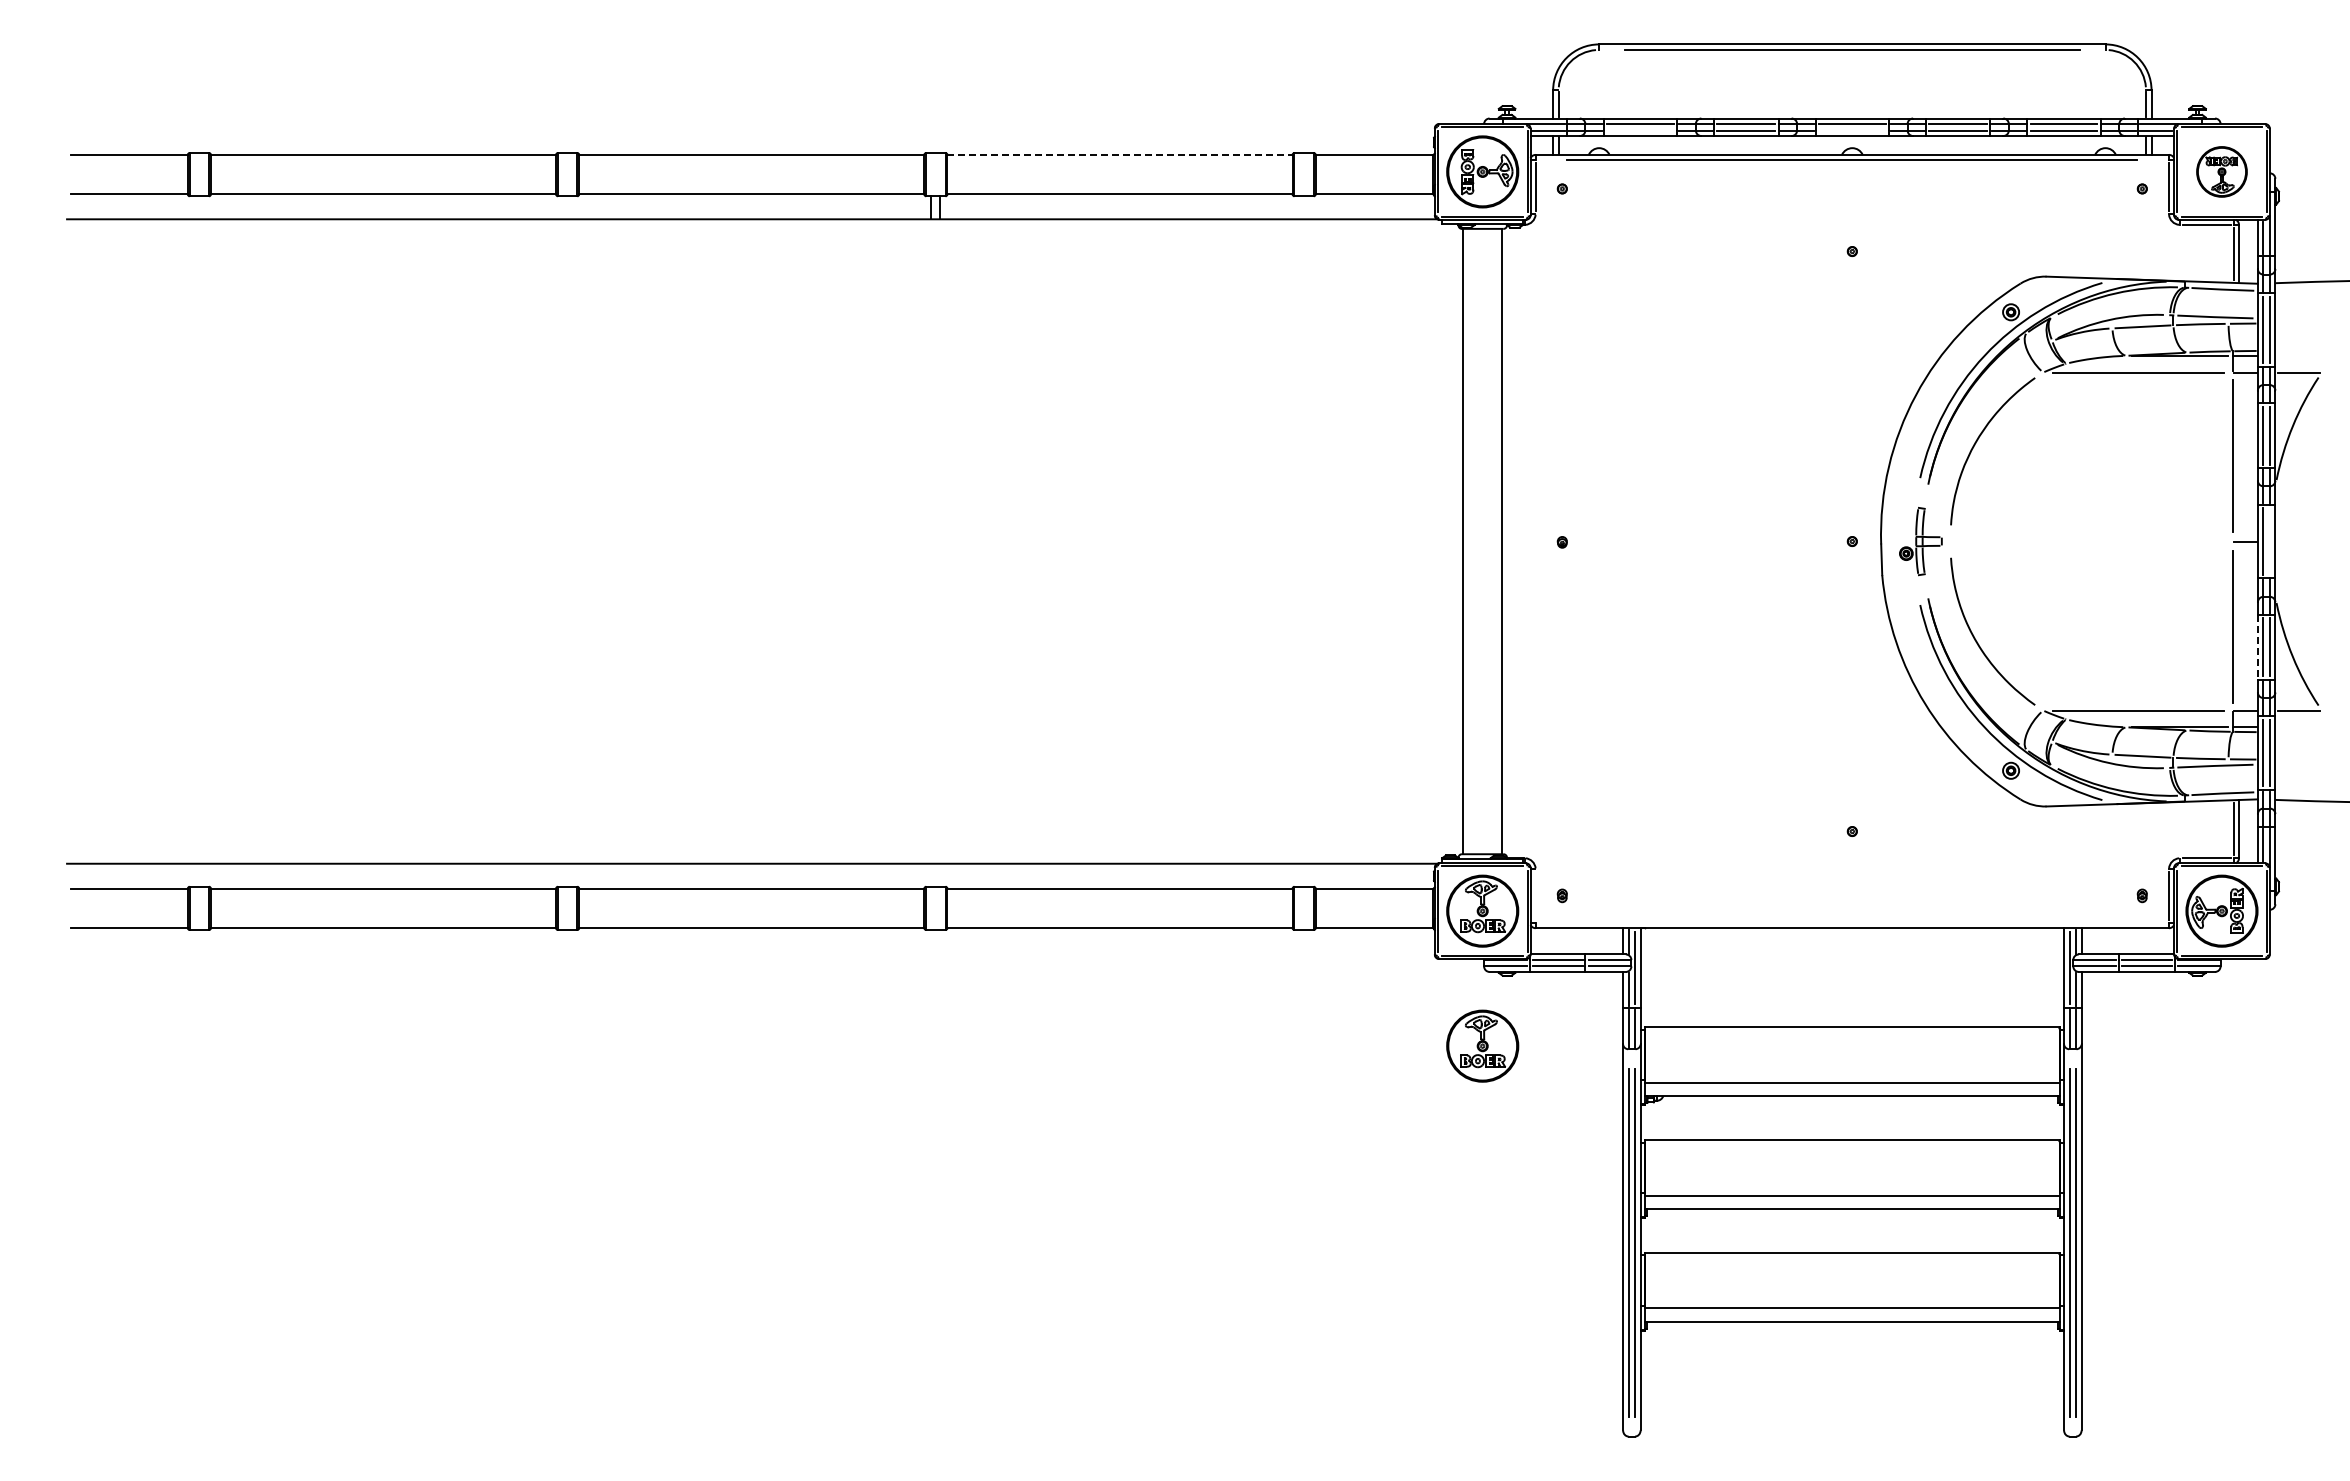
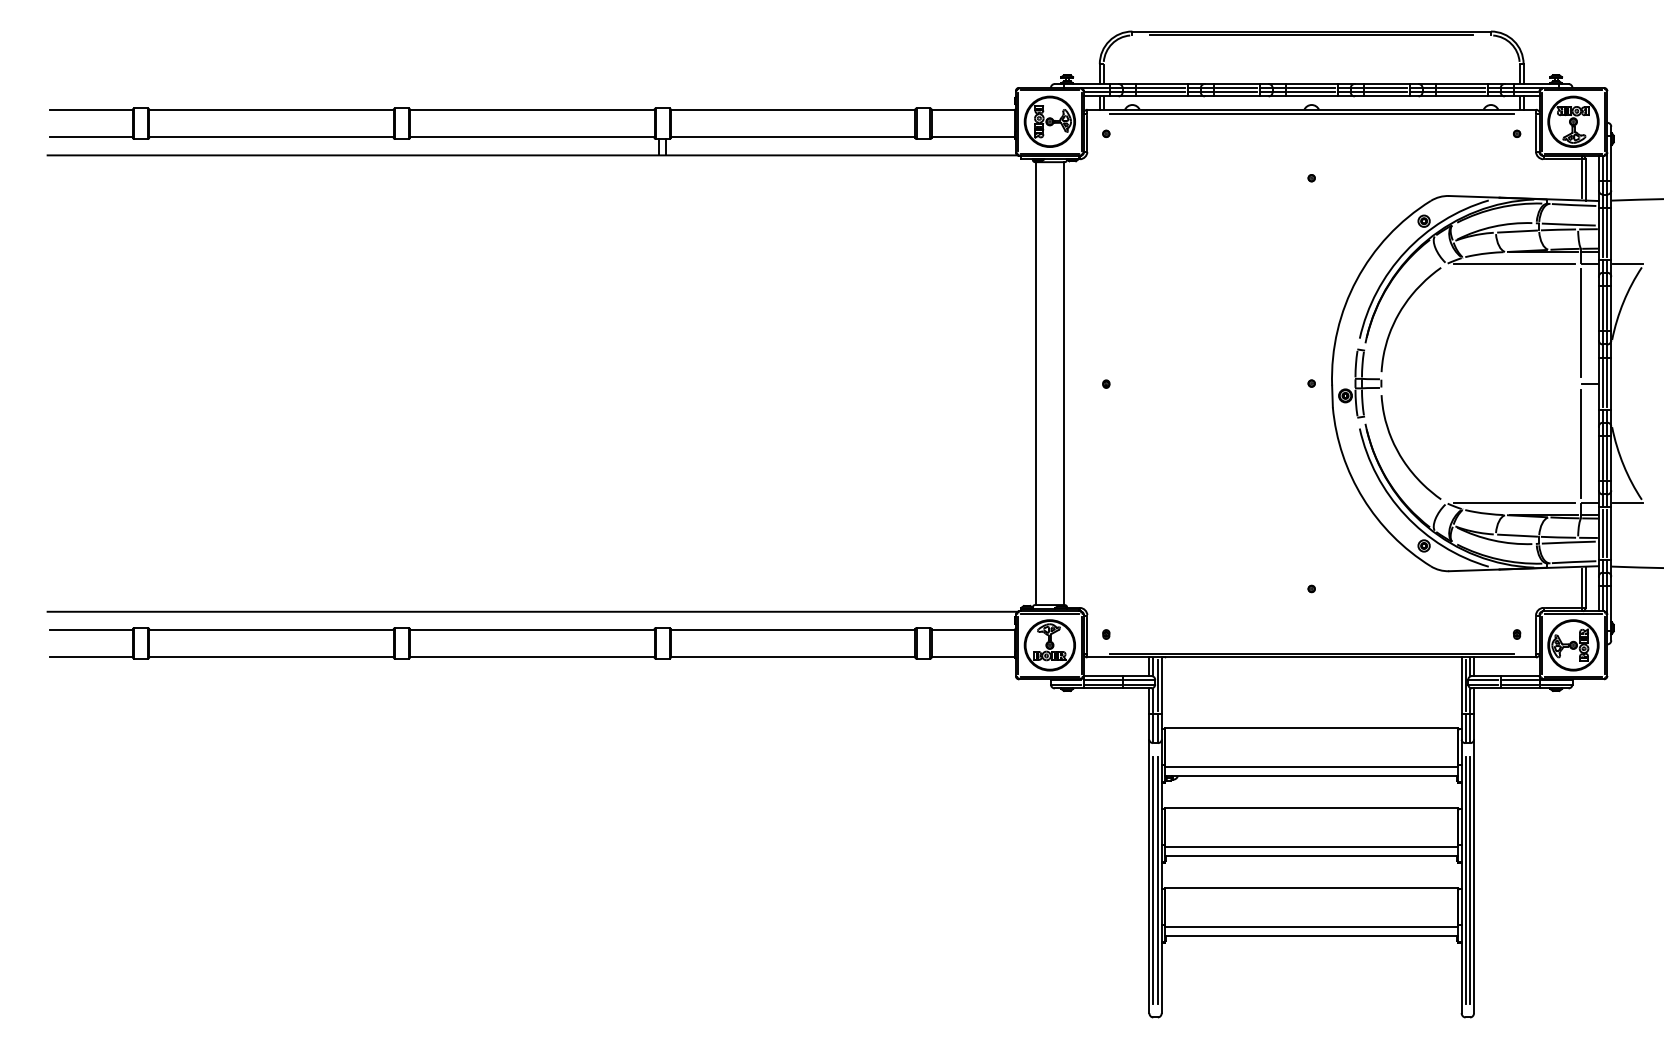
line: (1640, 130) -> (1161, 92), added
line: (1852, 130) -> (1311, 92), added
line: (1120, 155) -> (793, 110), dashed -> solid
part: (2221, 171) -> (1573, 121), size x1.43
part: (1920, 541) -> (1359, 383), size x1.43
line: (2269, 541) -> (1607, 383), added
line: (2257, 647) -> (1598, 458), dashed -> solid
line: (1535, 895) -> (1087, 634), added
line: (1852, 922) -> (1311, 653), added
part: (1482, 1045) -> (1049, 740), removed

